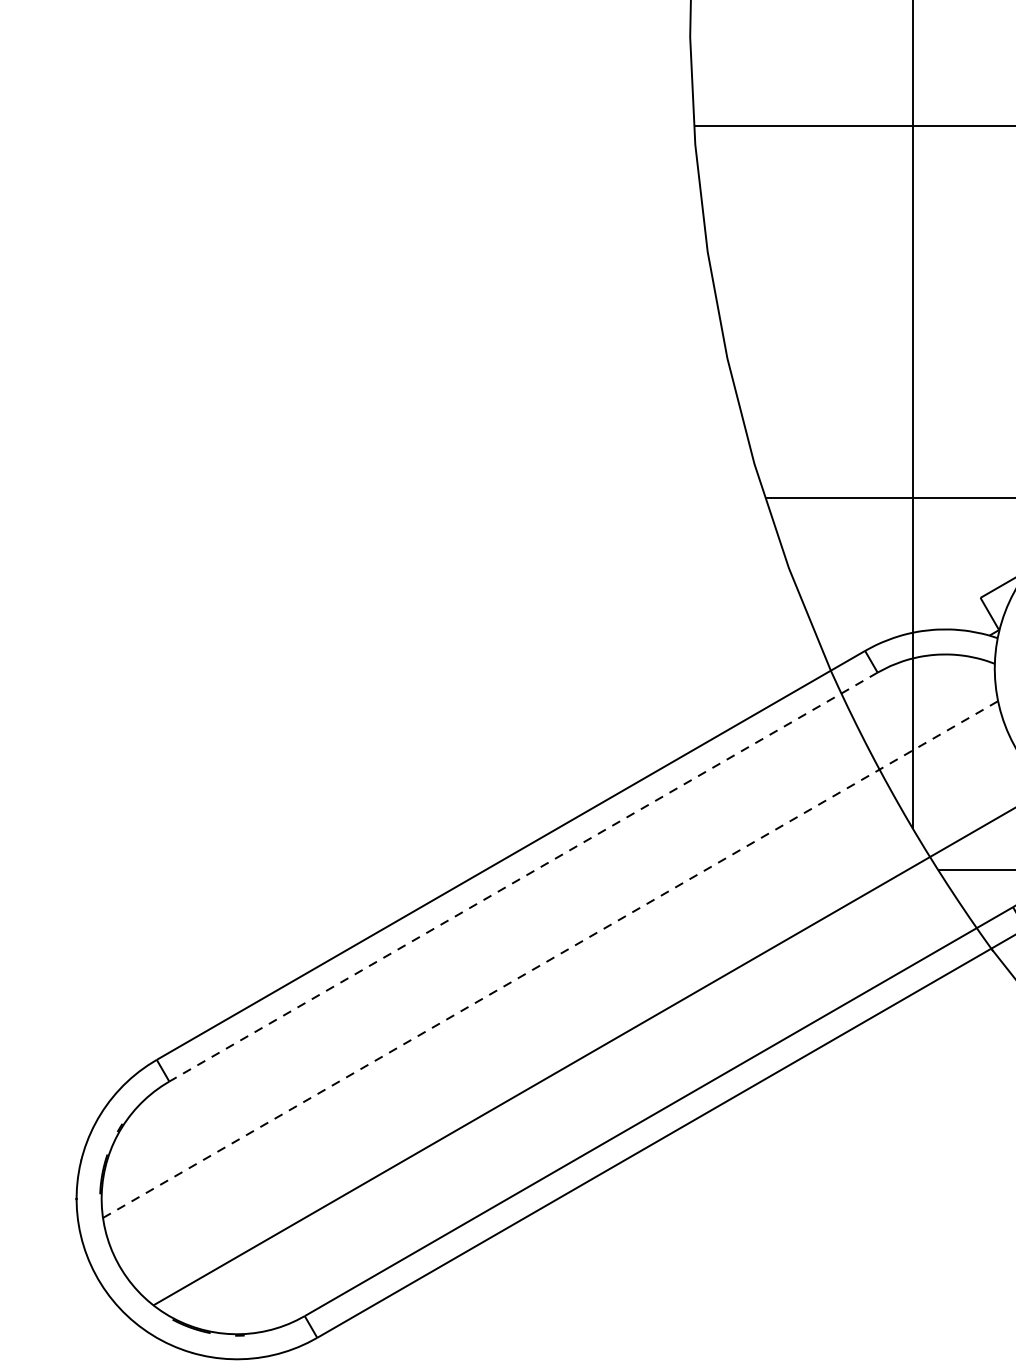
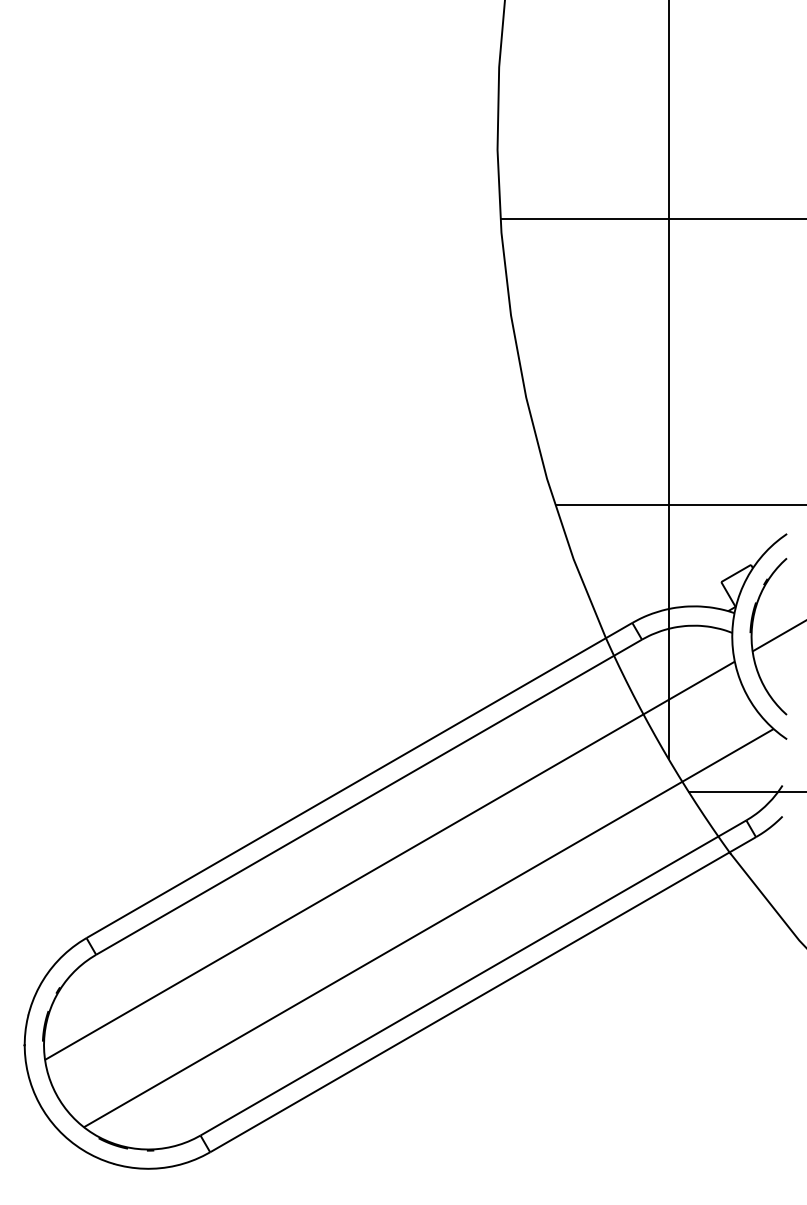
line: (522, 877) -> (368, 797), dashed -> solid
line: (551, 959) -> (390, 860), dashed -> solid

